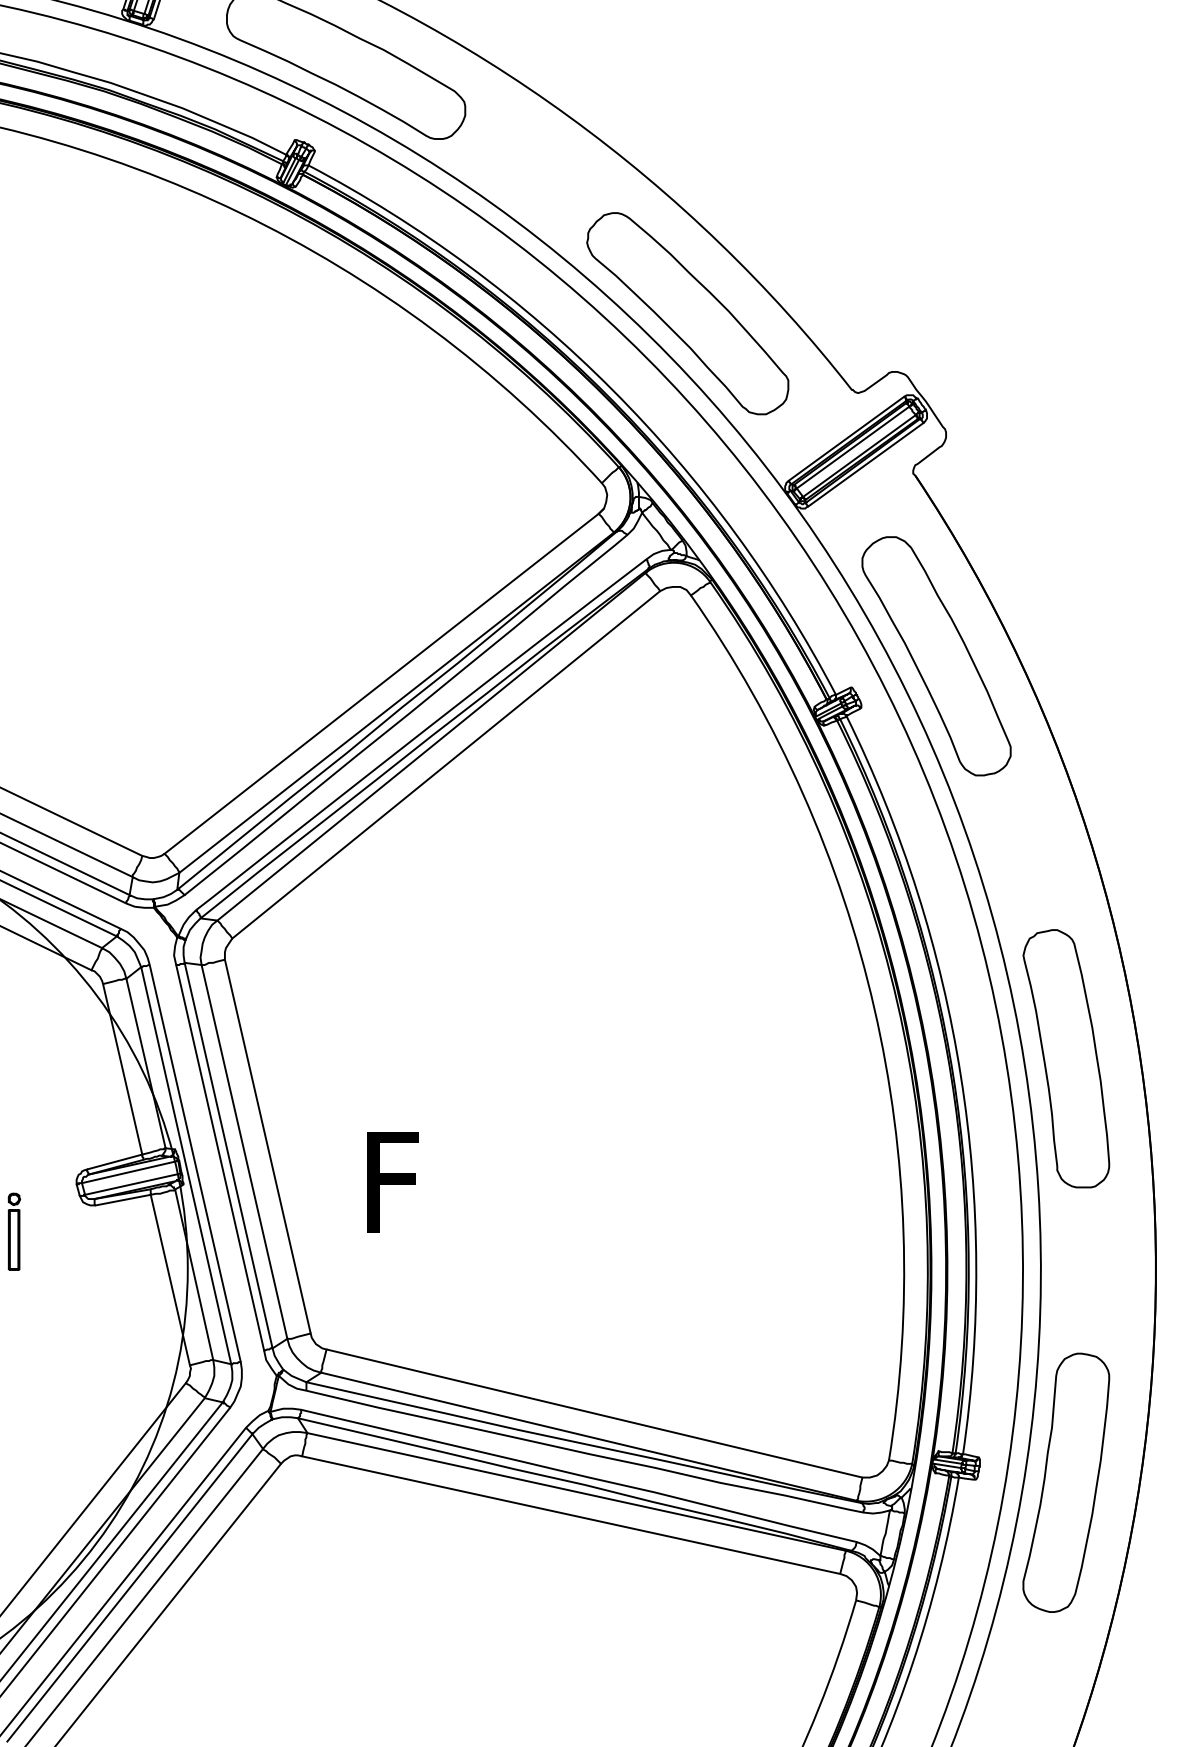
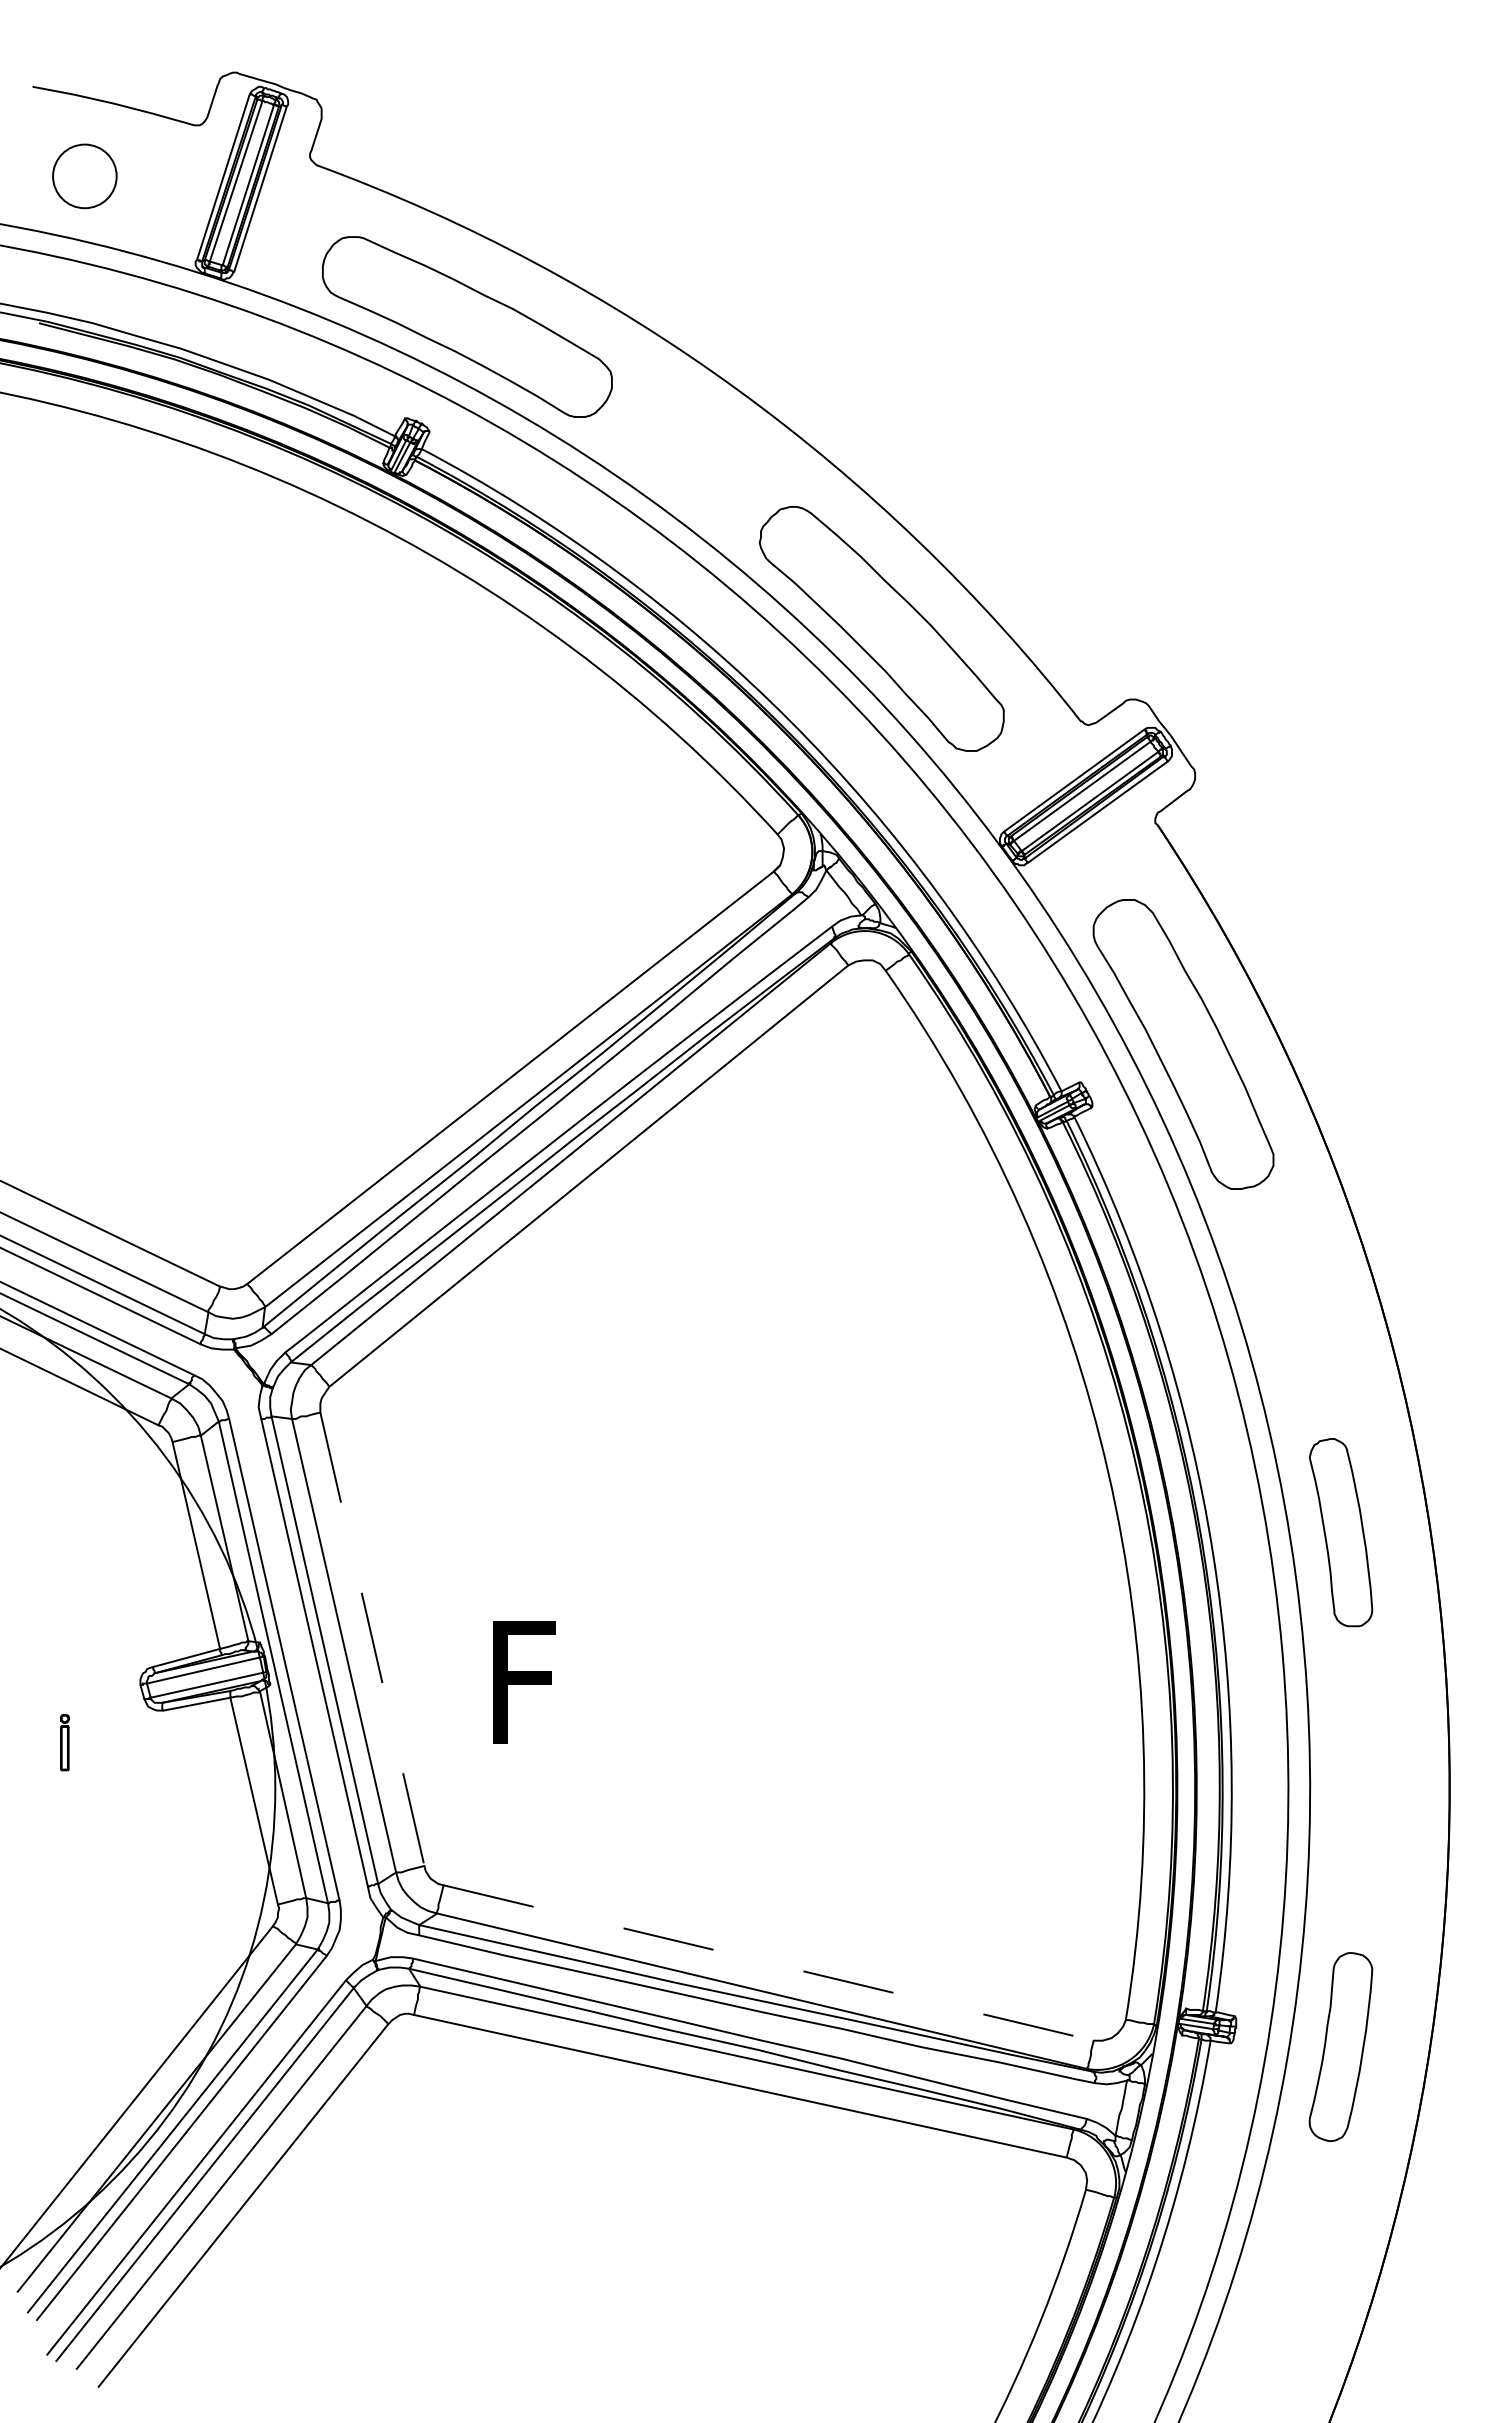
part: (1065, 1058) -> (1340, 1532), size x0.6
line: (267, 1146) -> (372, 1639), solid -> dashed
part: (13, 1231) -> (64, 1742), size x0.6
line: (595, 1413) -> (769, 1963), solid -> dashed
part: (1065, 1482) -> (1340, 2046), size x0.6

